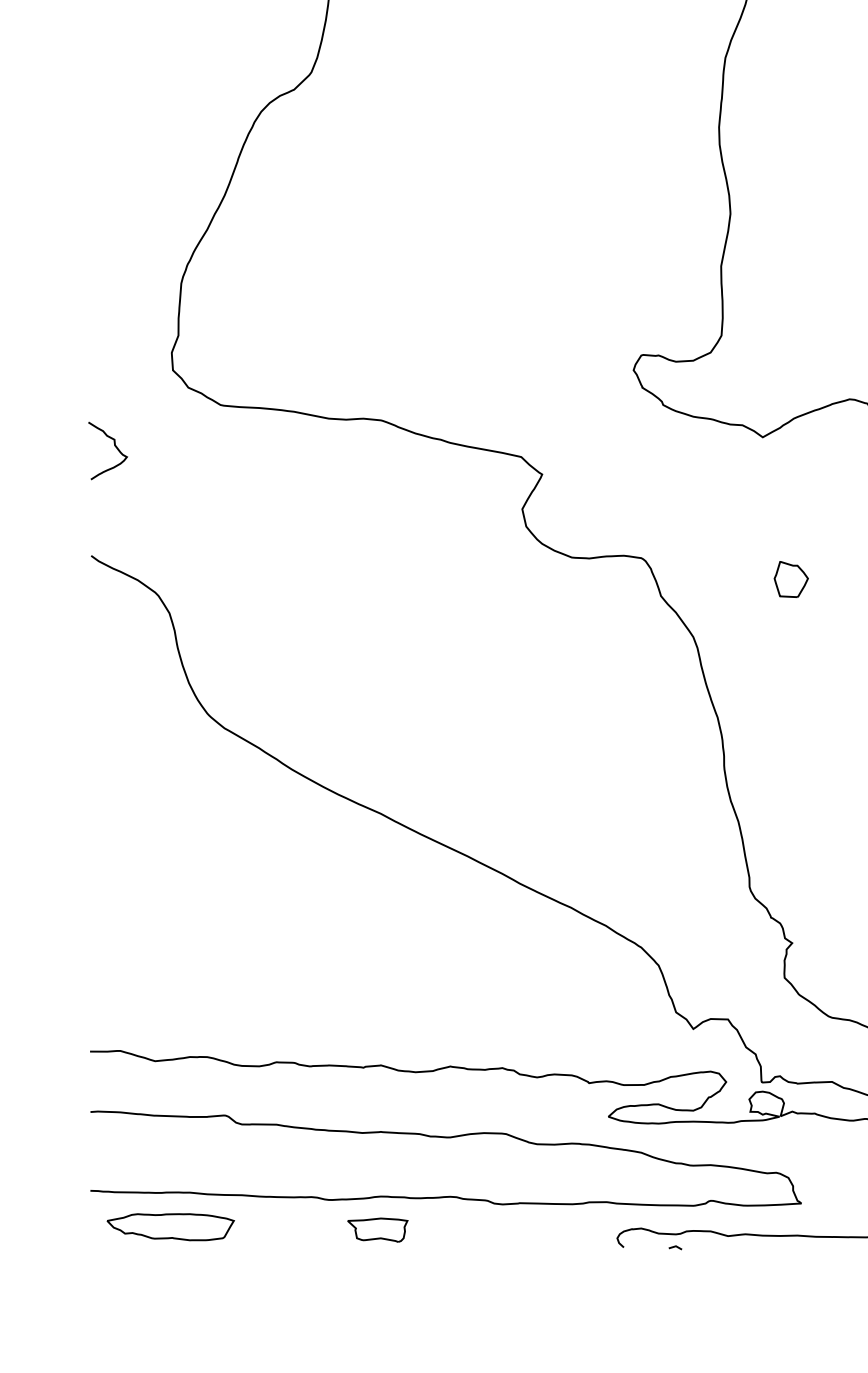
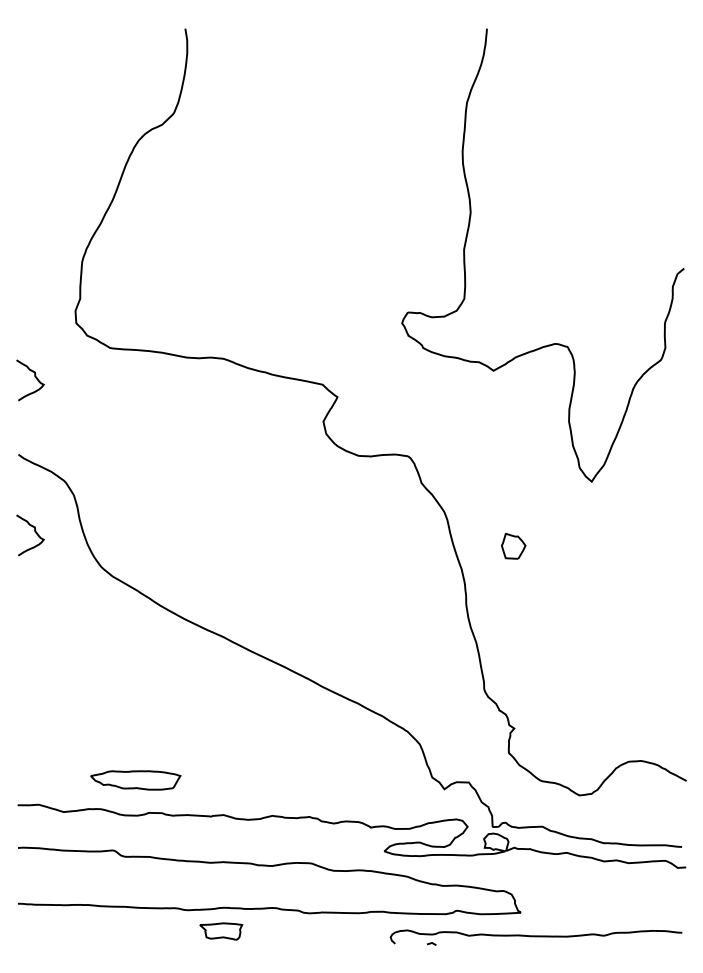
part: (791, 579) -> (513, 546), moved
curve: (115, 667) -> (35, 533), added
part: (170, 1227) -> (135, 780), moved

